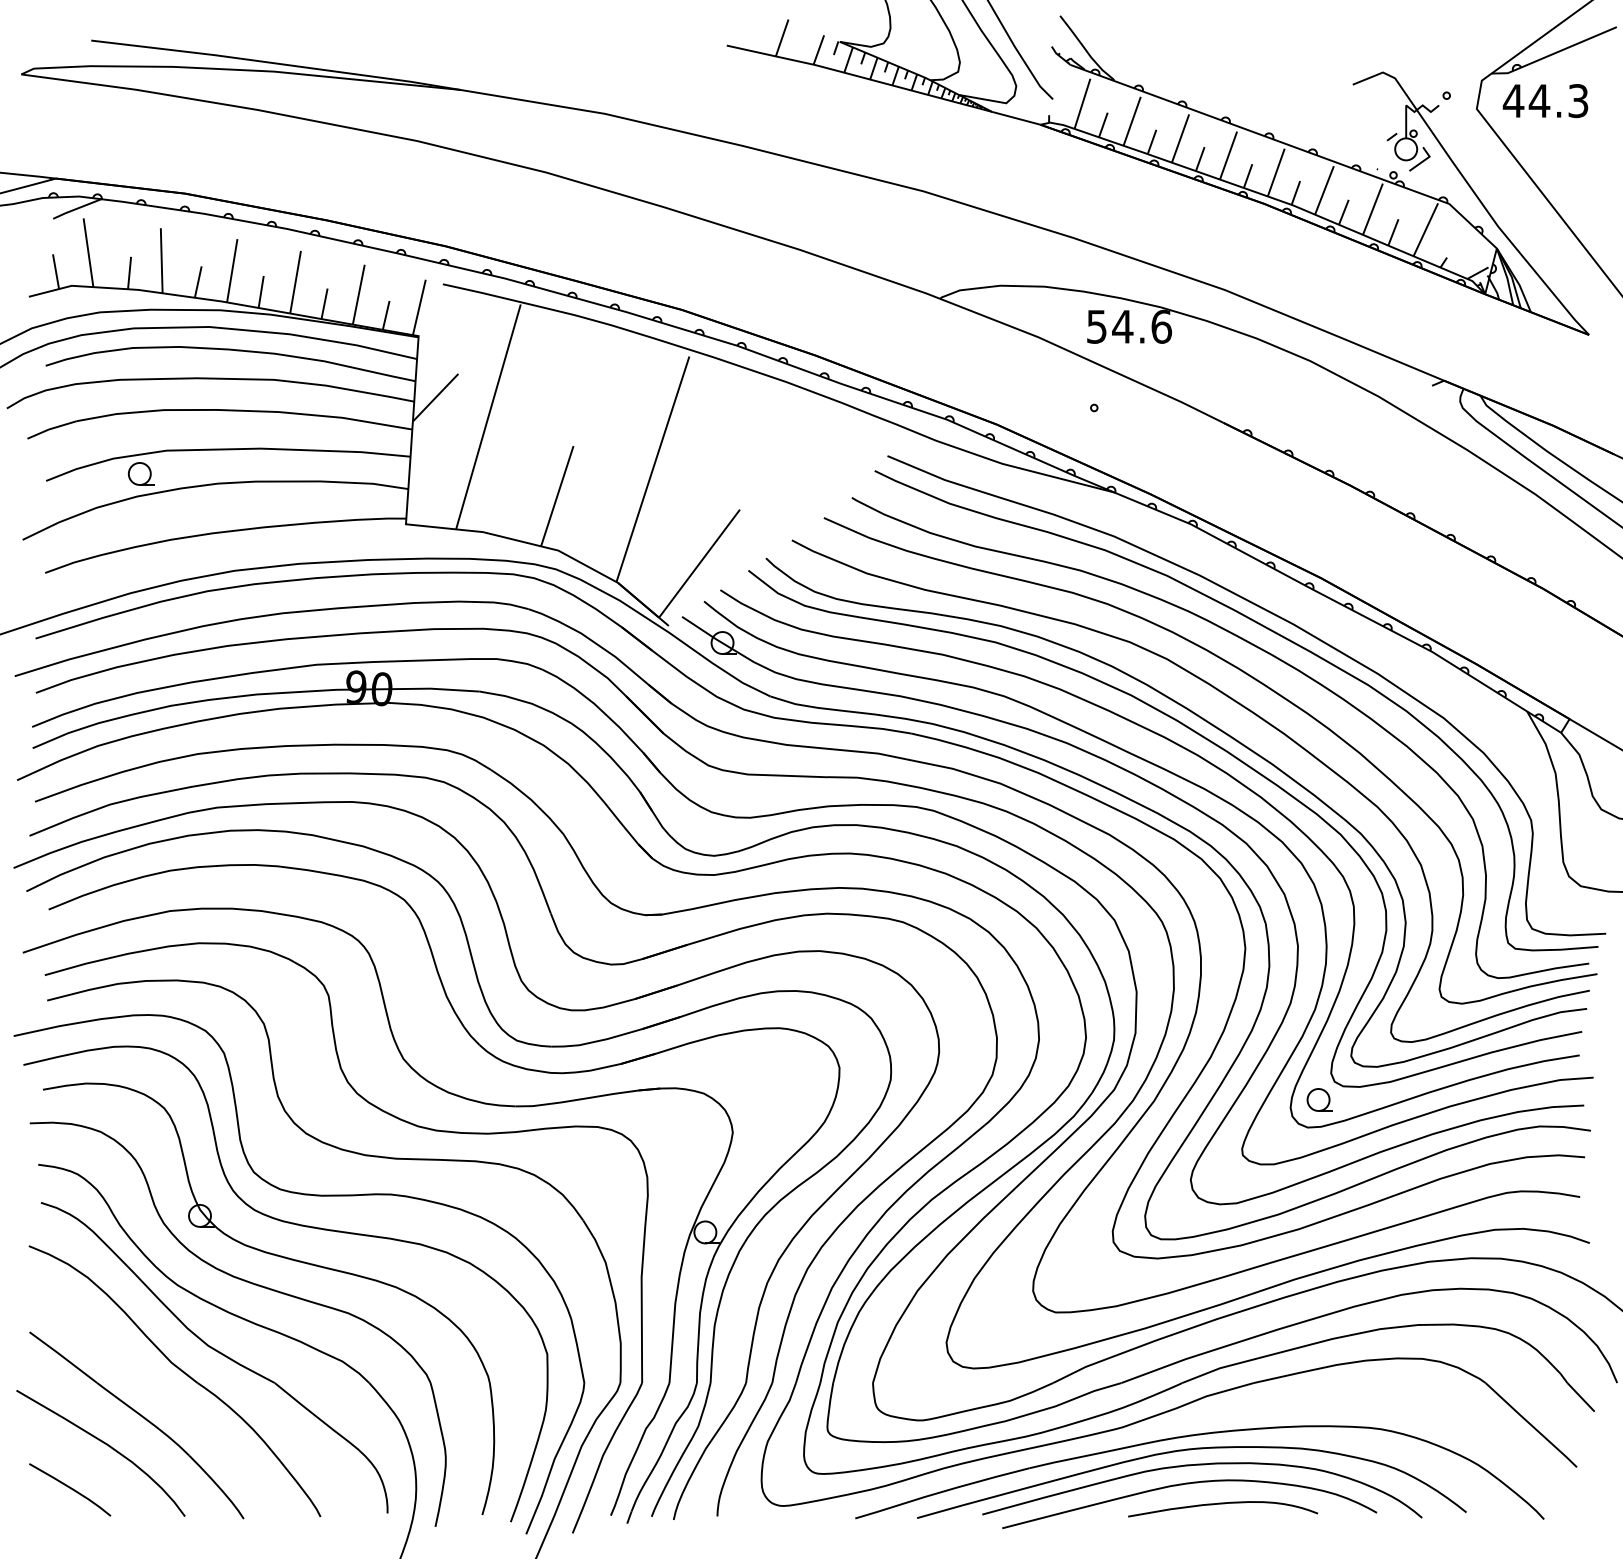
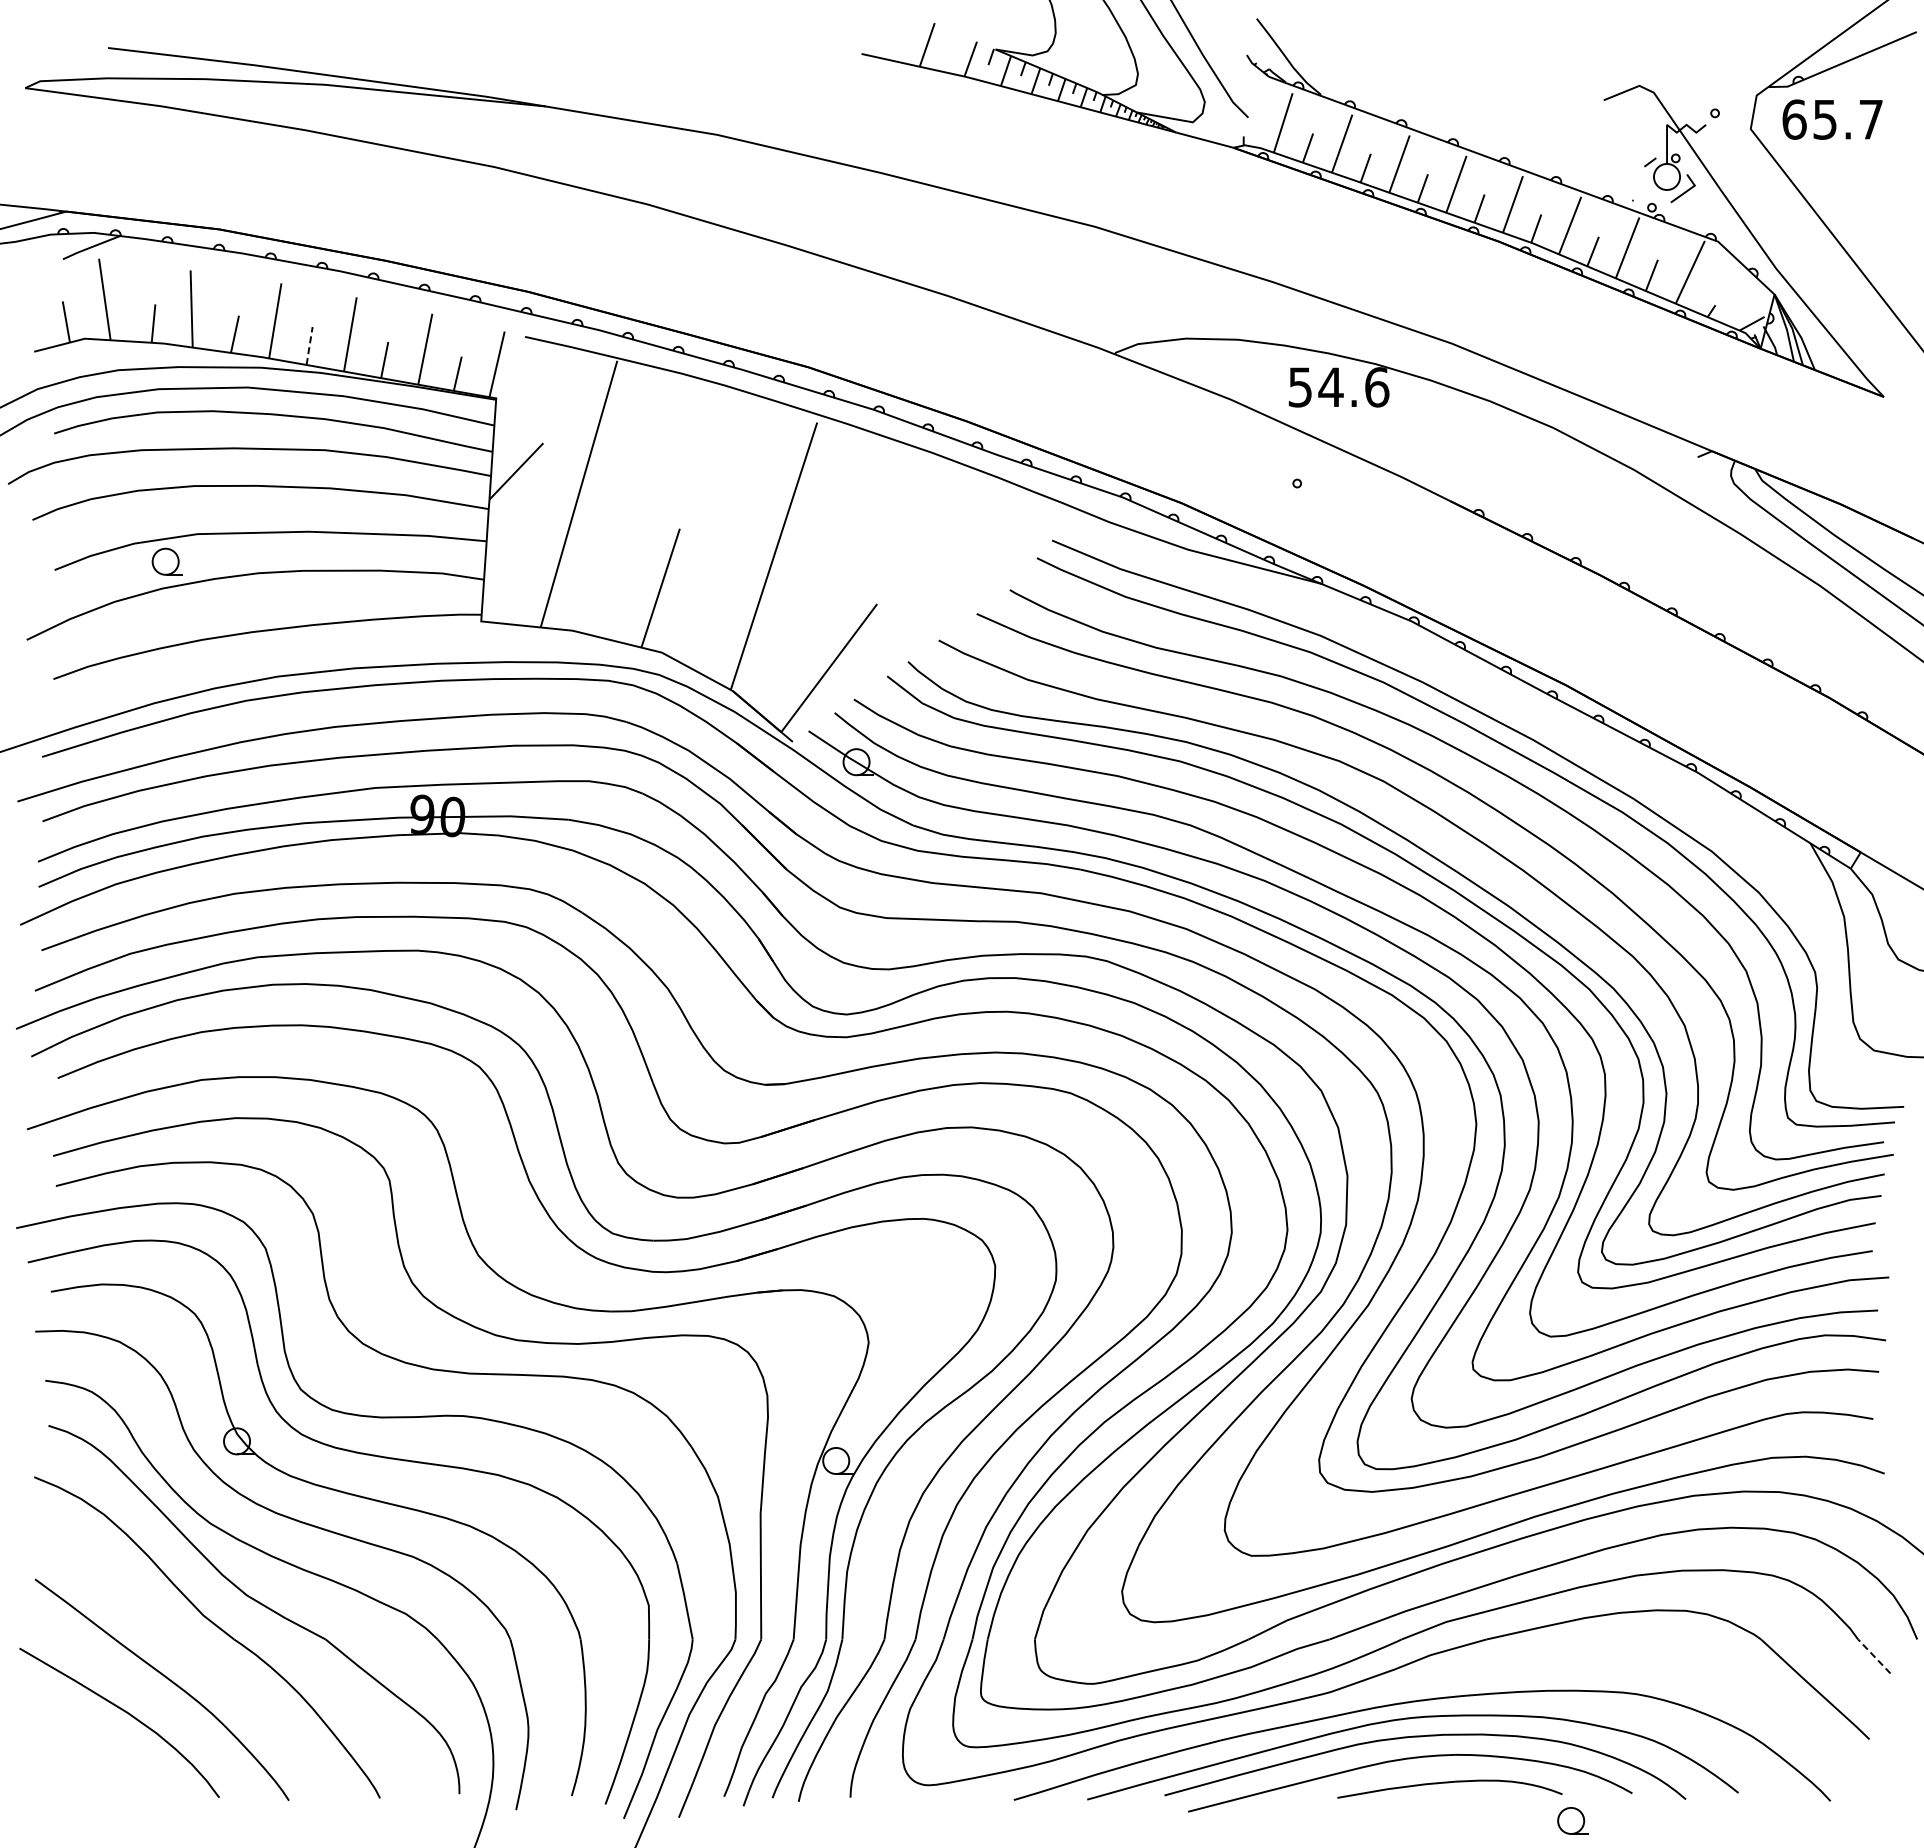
text: (1544, 100) -> (1831, 119), 44.3 -> 65.7
line: (261, 291) -> (309, 345), solid -> dashed
part: (1319, 1099) -> (1572, 1820), moved
line: (1580, 1397) -> (1873, 1656), solid -> dashed
curve: (69, 1488) -> (82, 1764), removed

